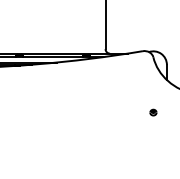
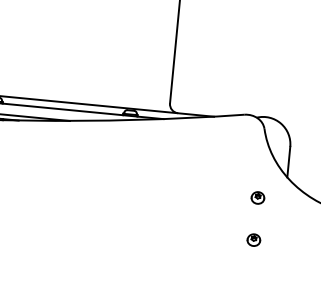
part: (153, 91) -> (258, 197), added

